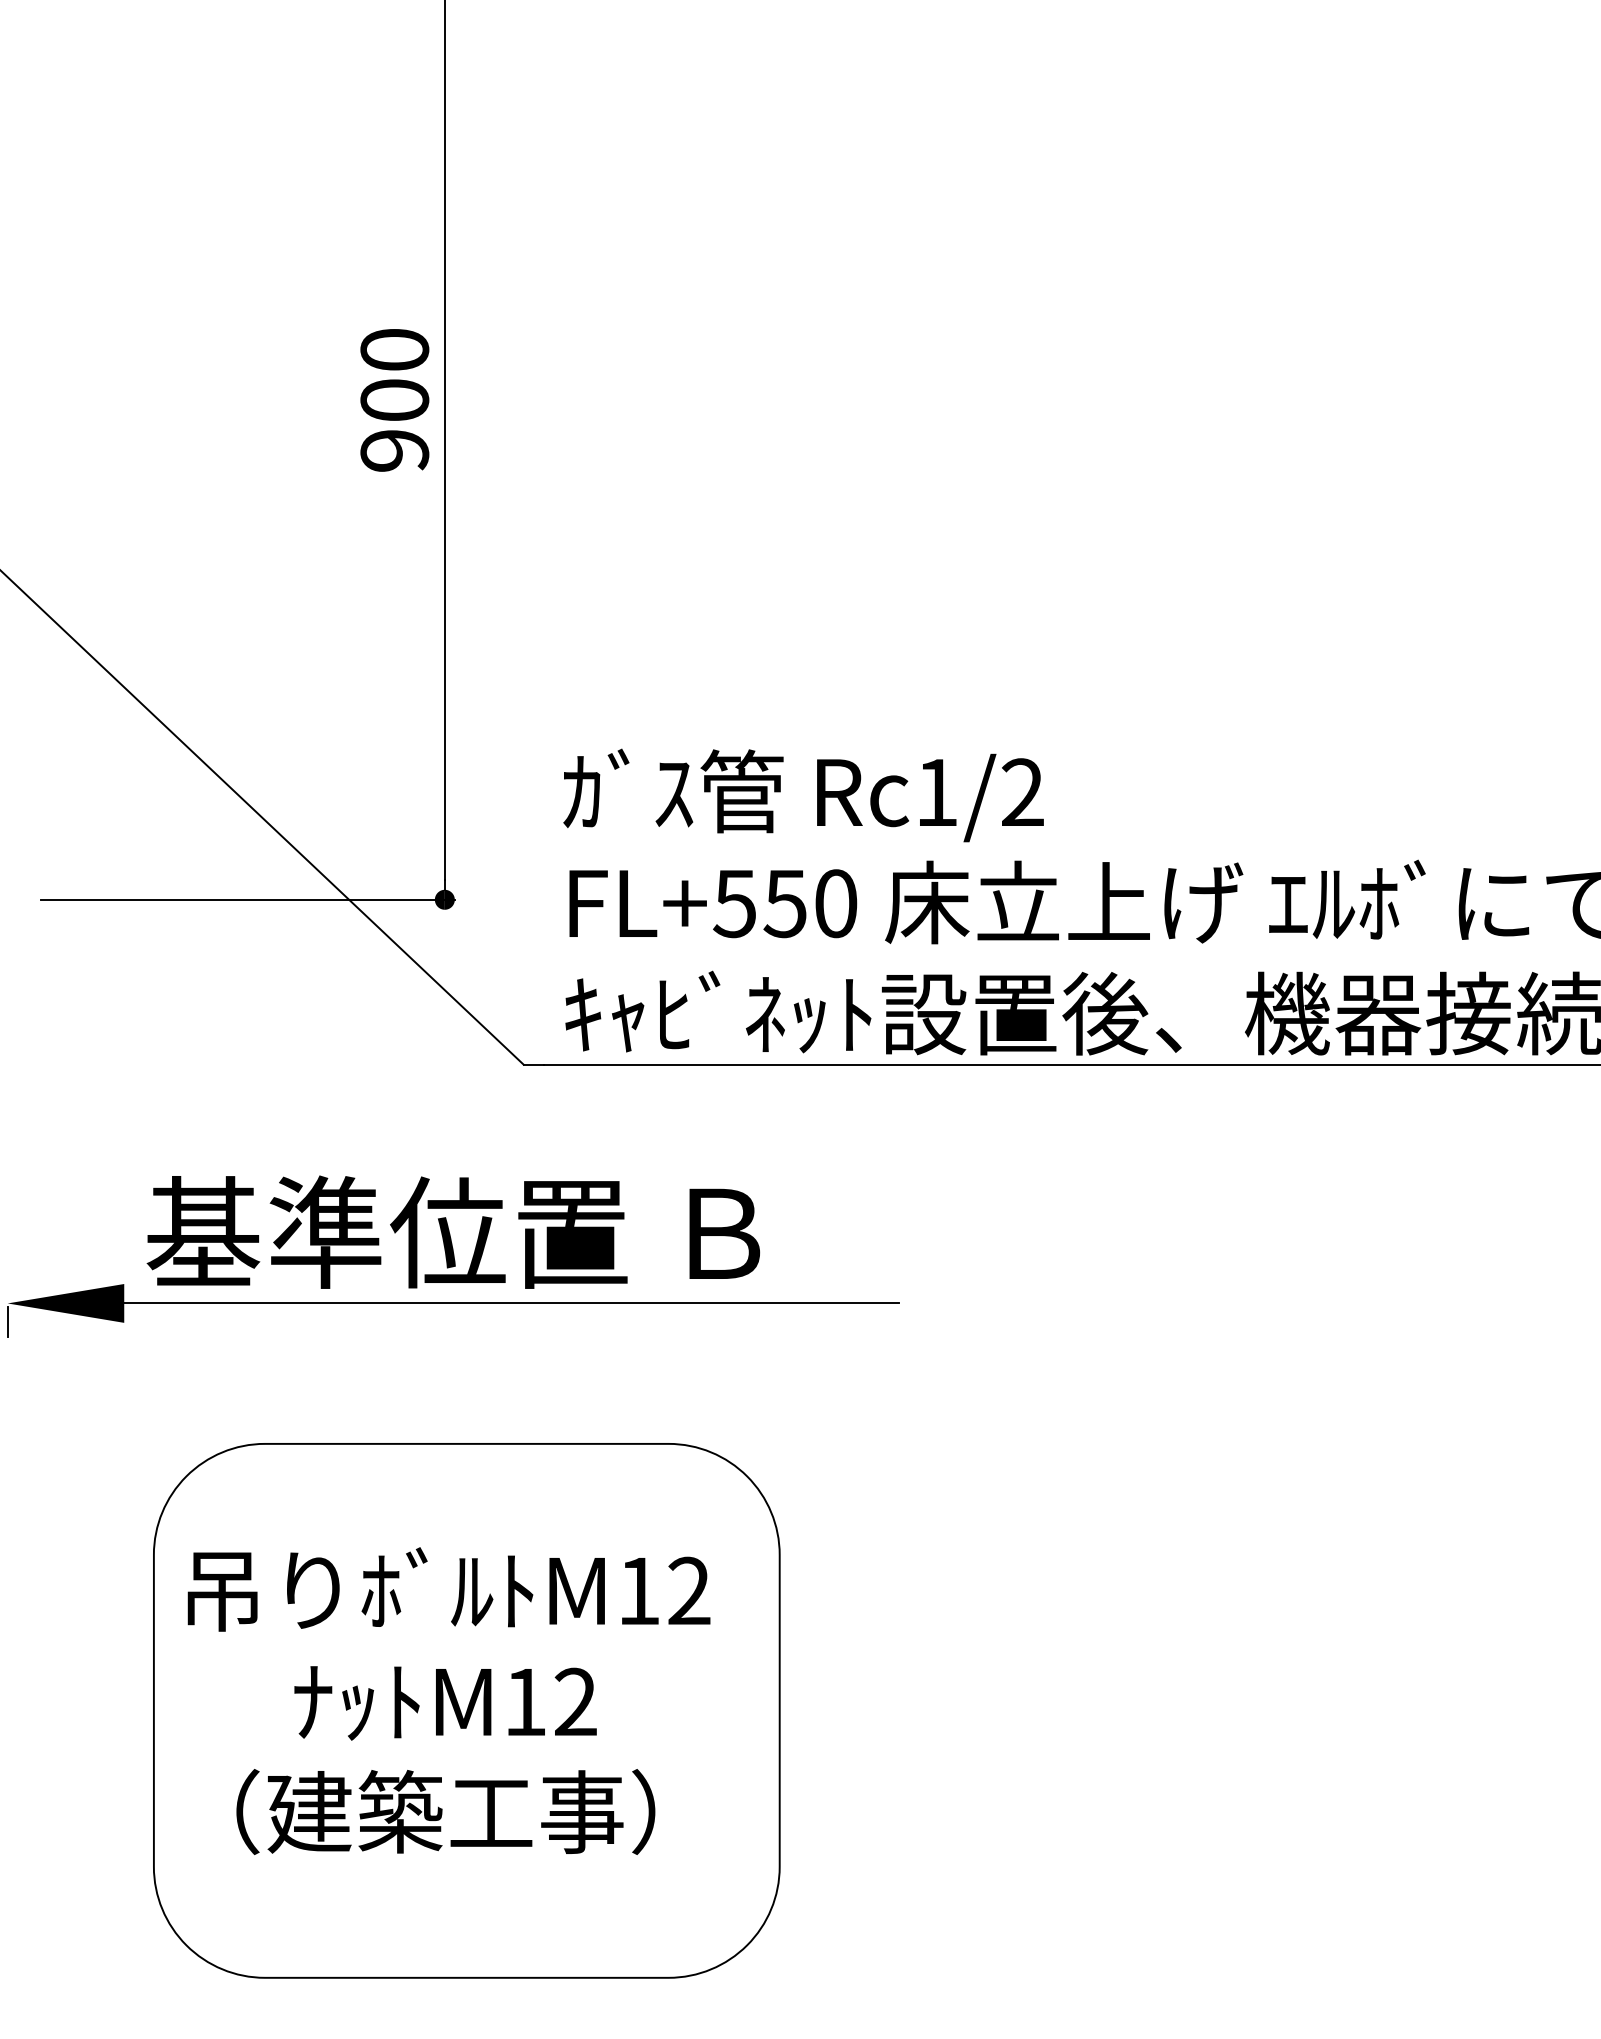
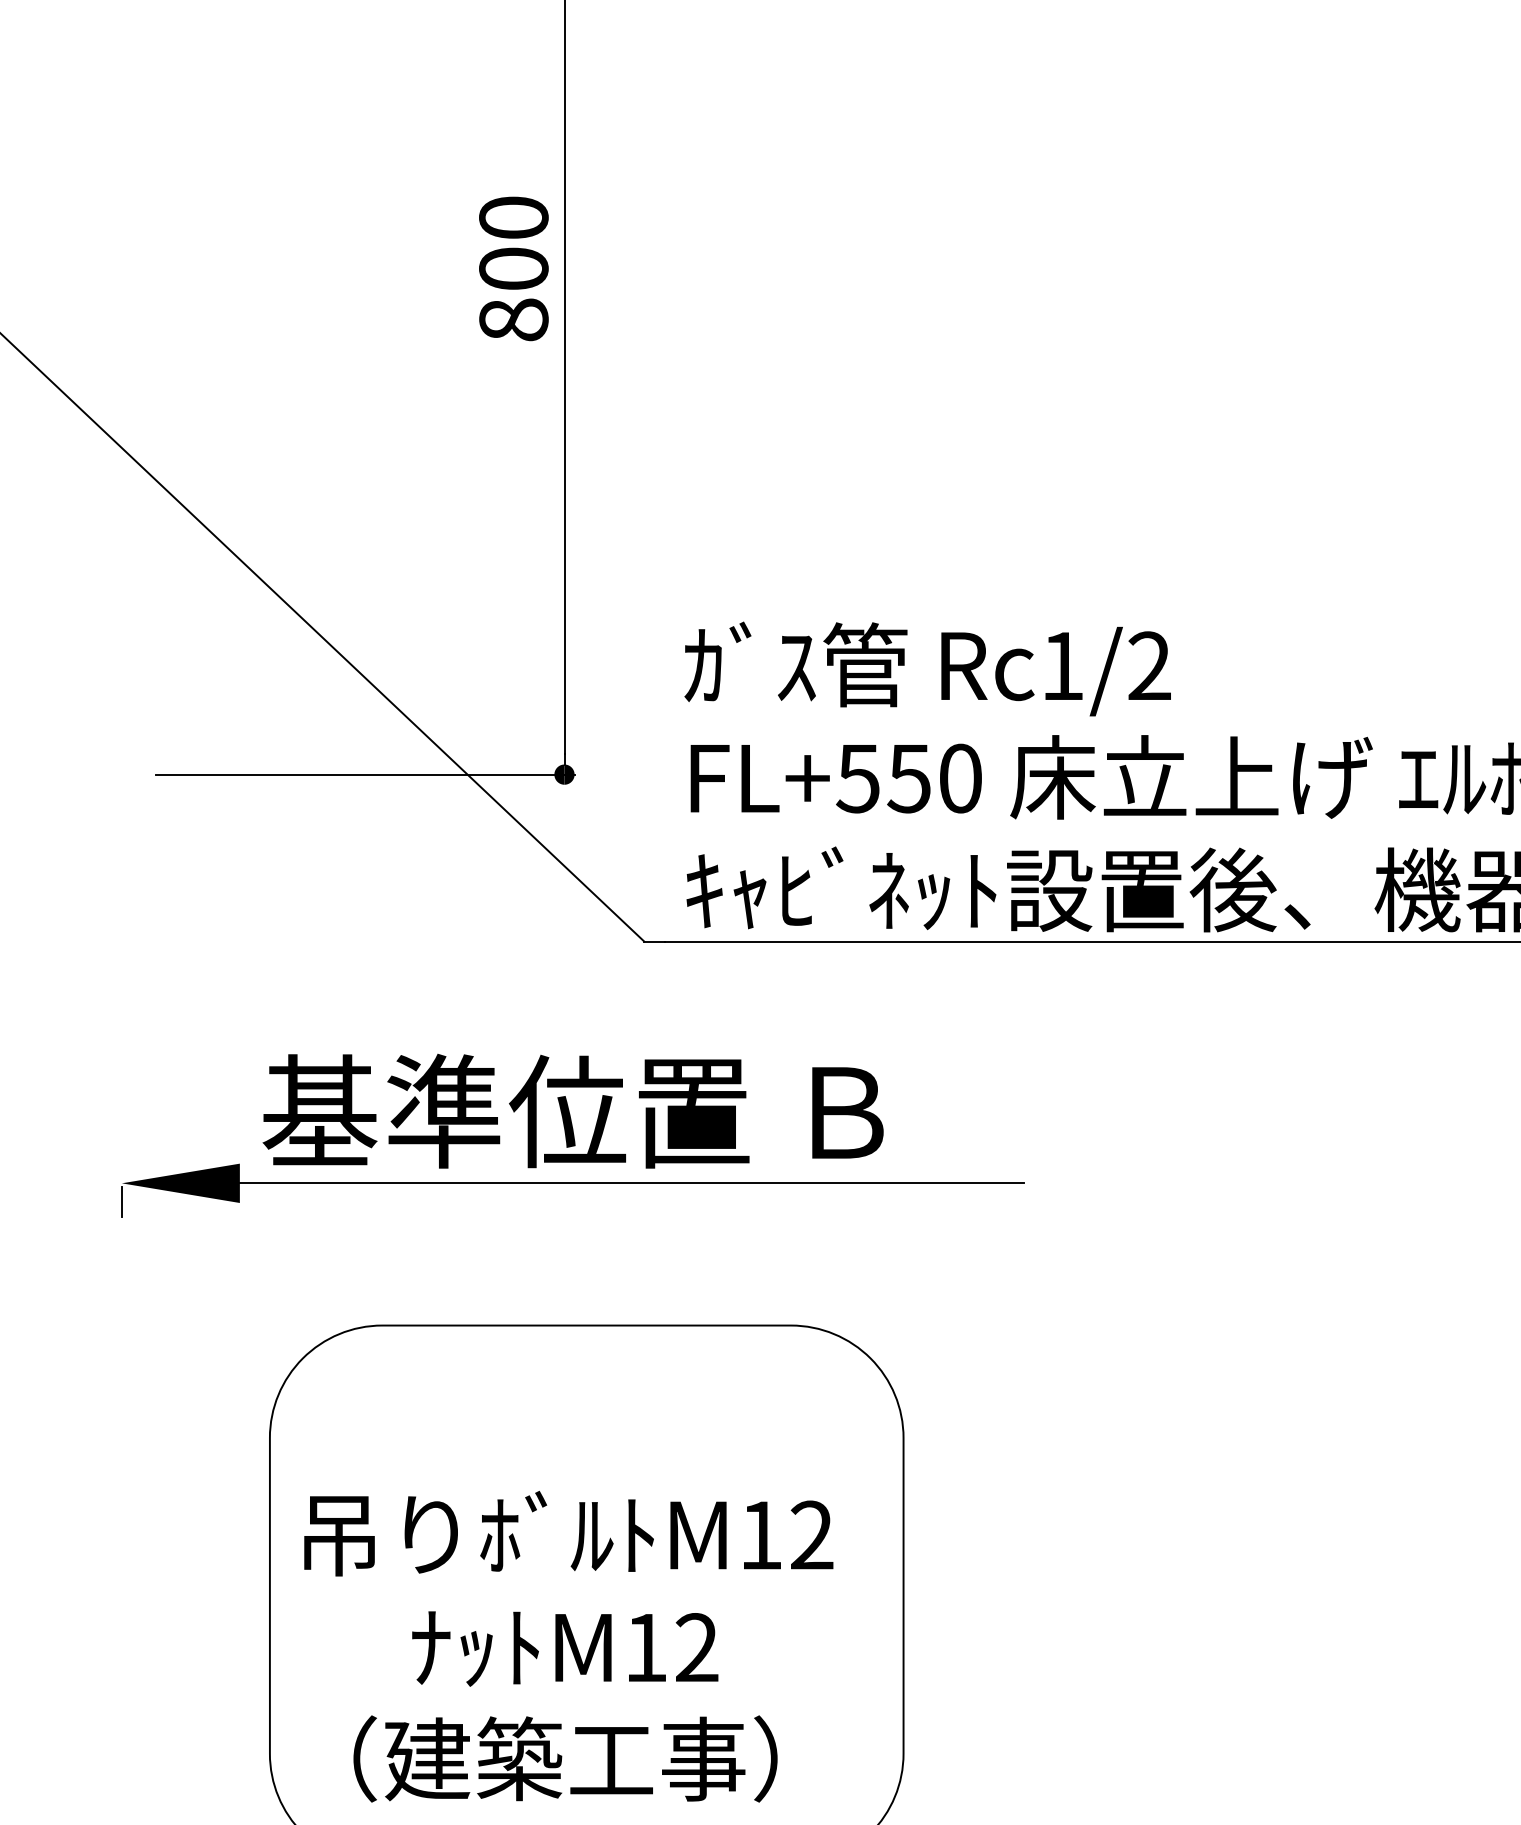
text: (394, 450) -> (513, 319), 900 -> 800
text: (448, 1700) -> (568, 1646), moved

